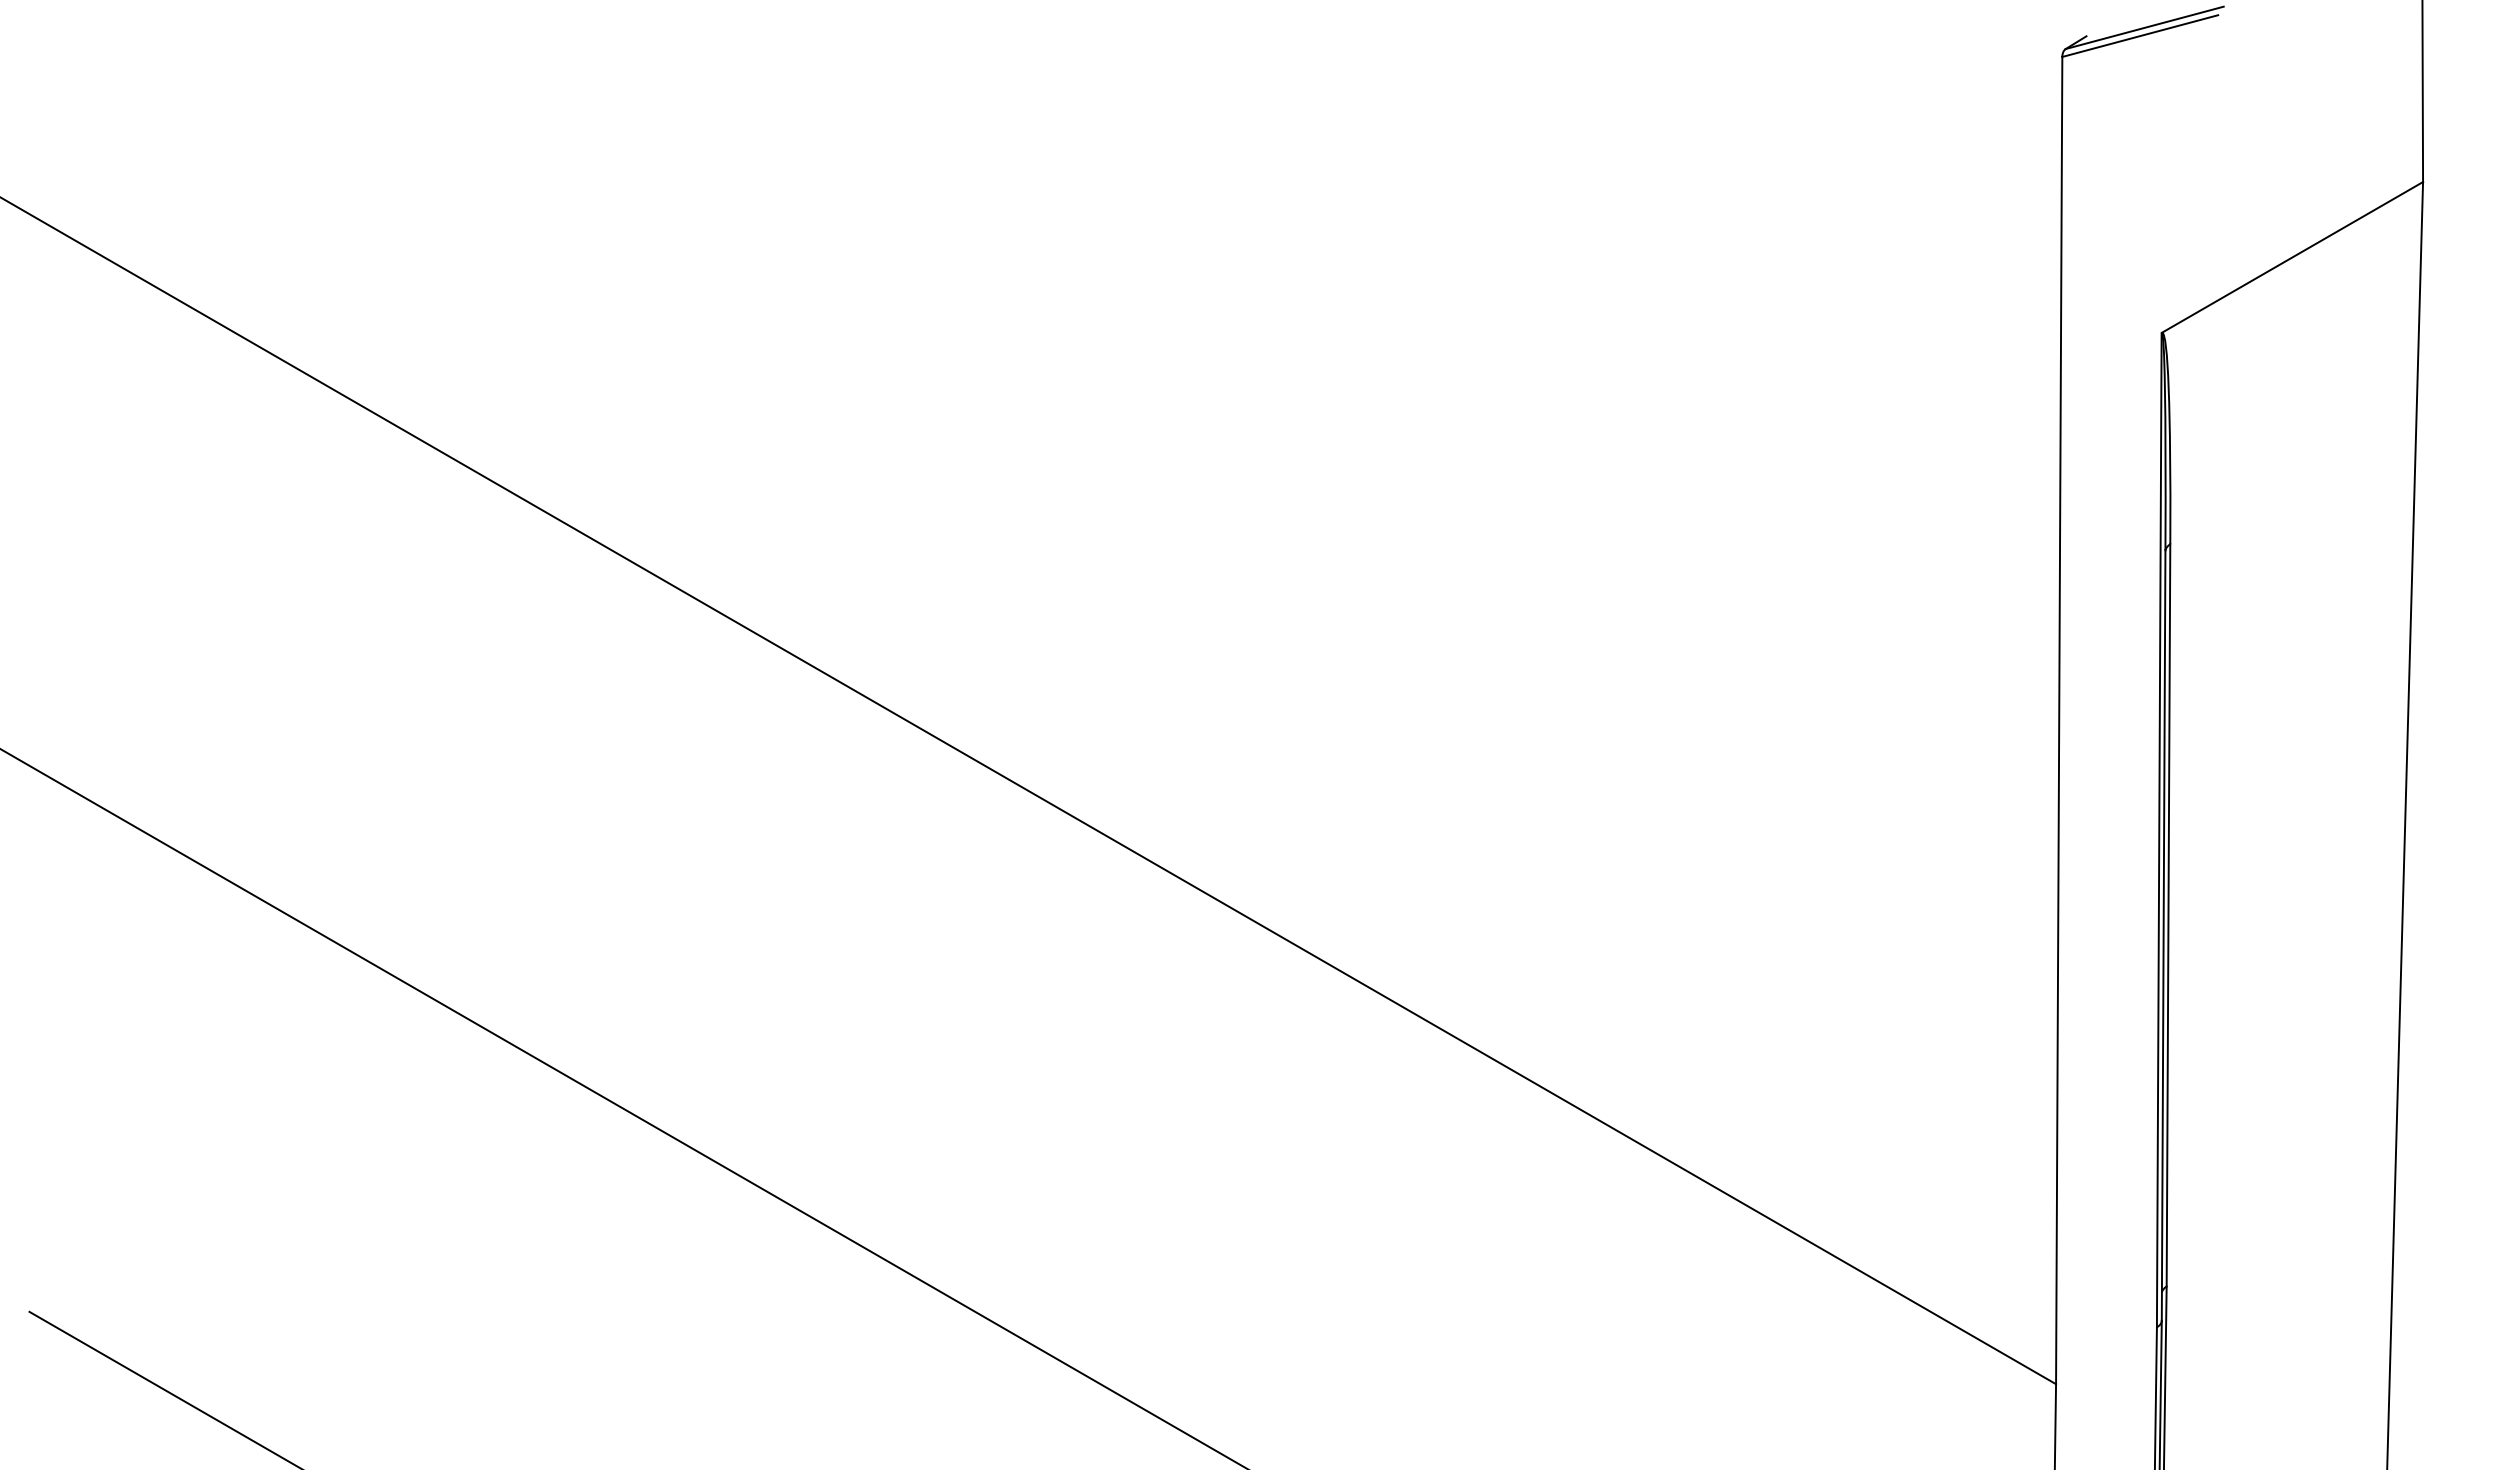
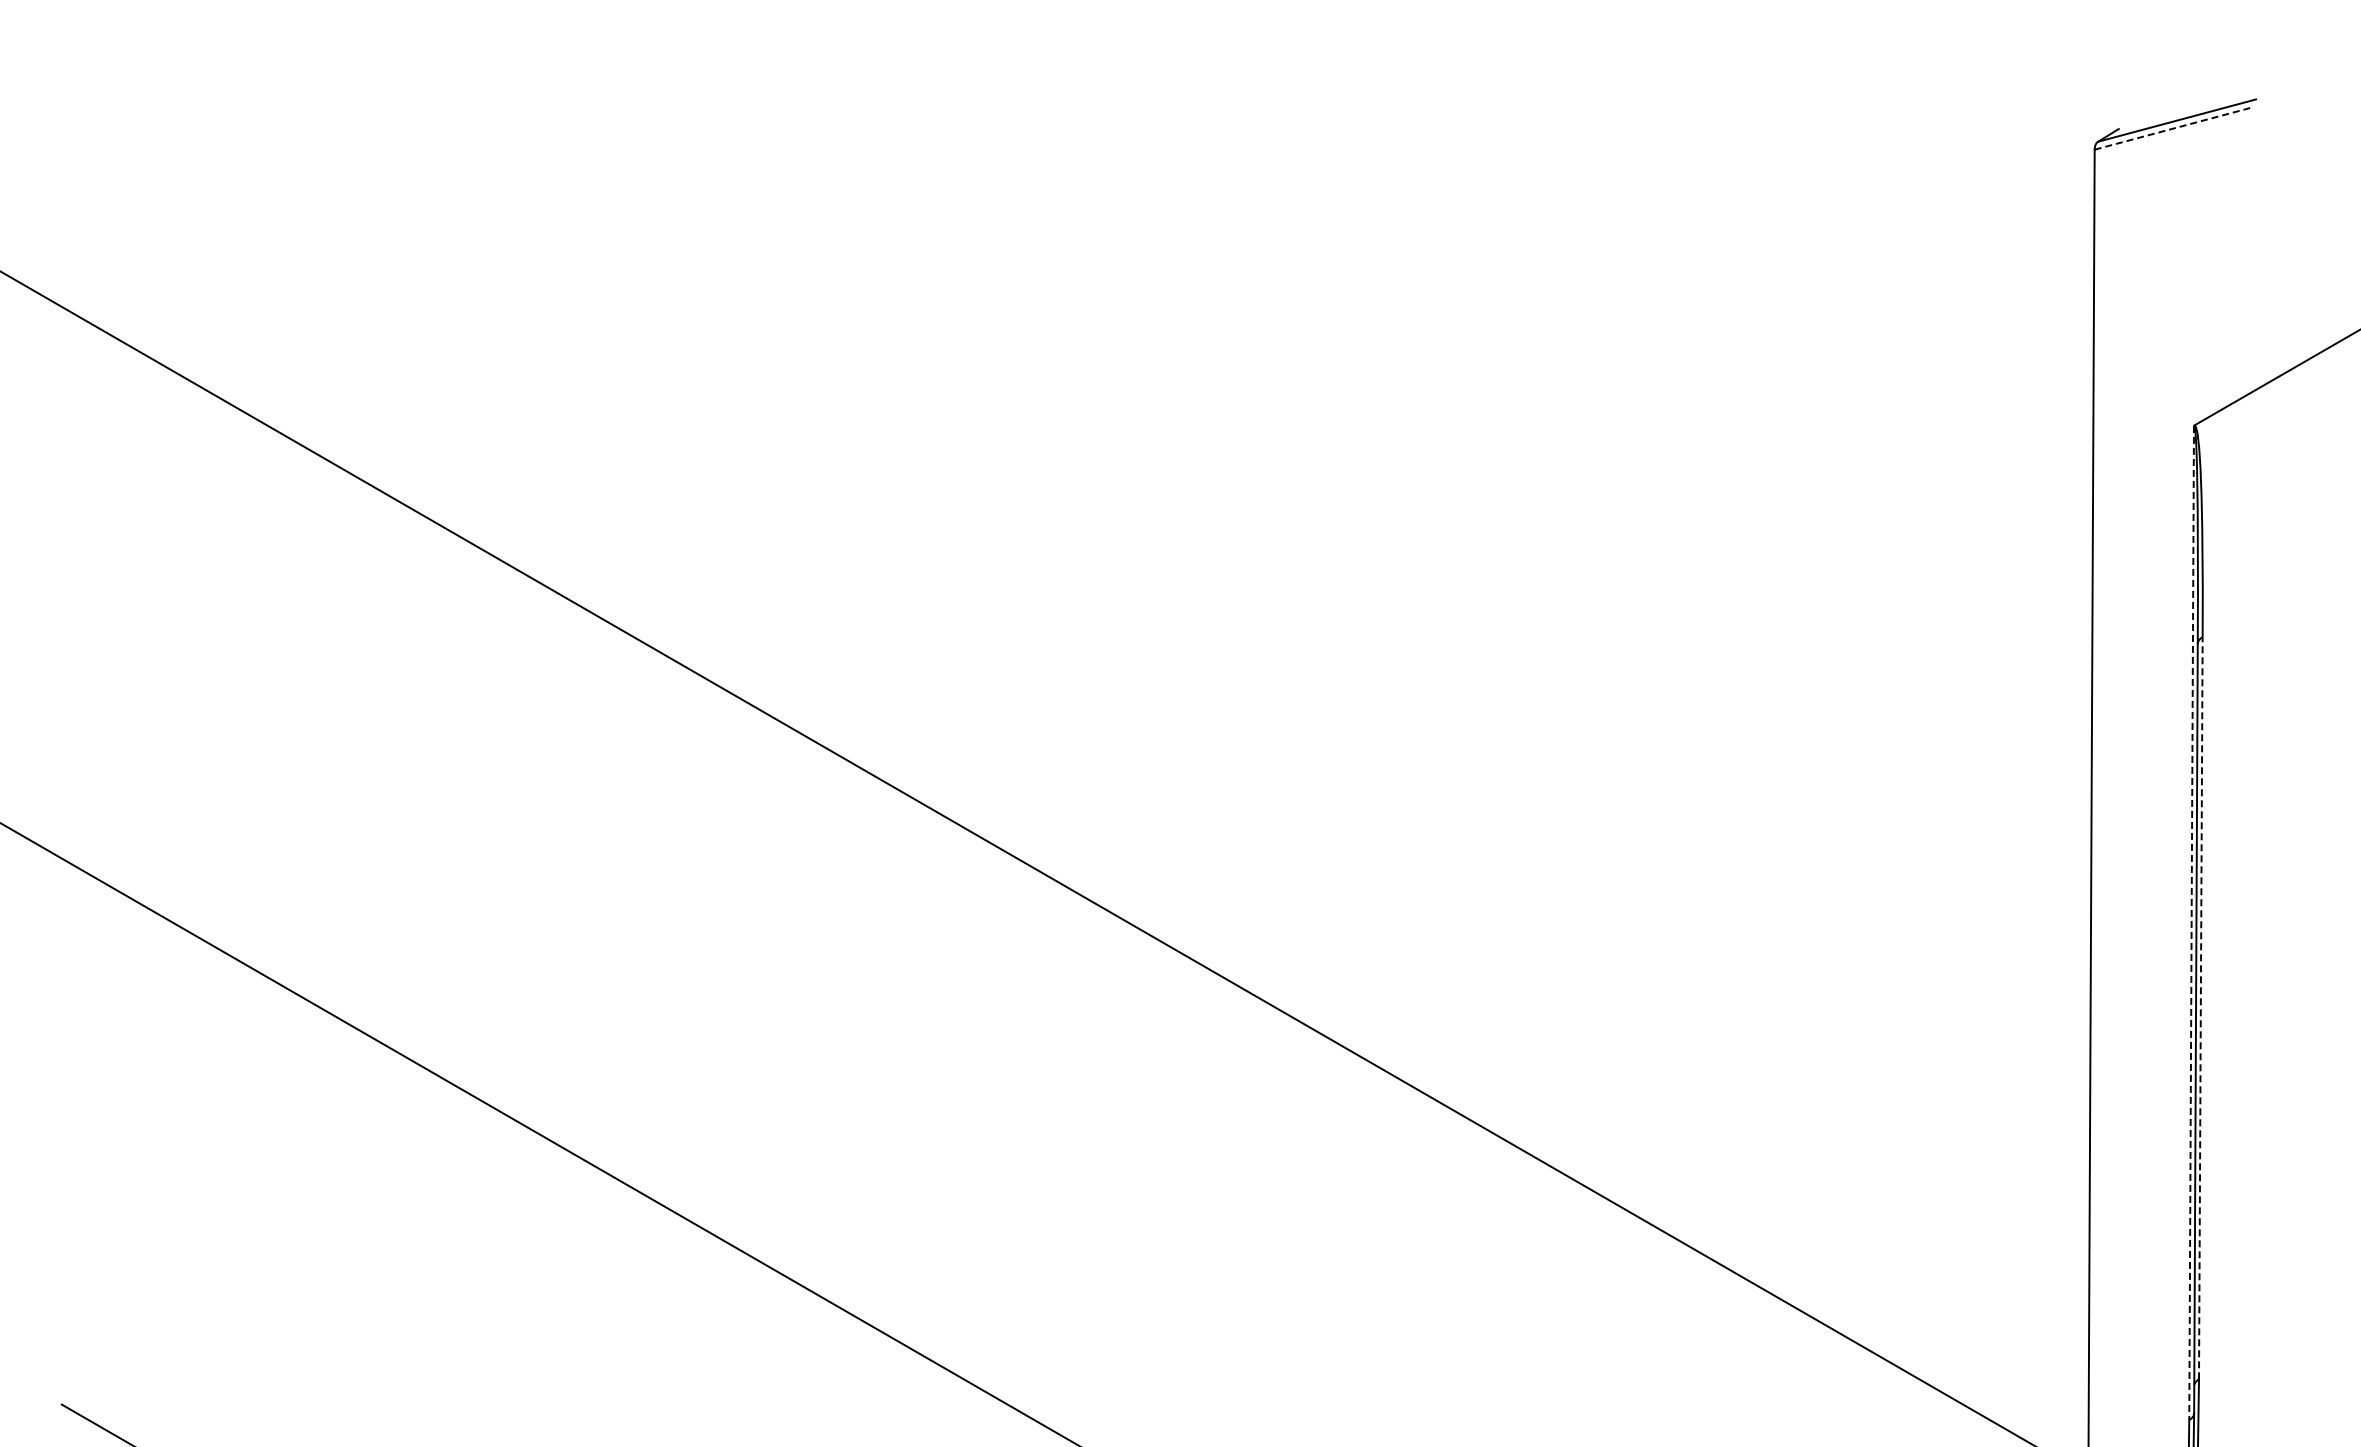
line: (2140, 36) -> (2172, 129), solid -> dashed
line: (2159, 830) -> (2191, 923), solid -> dashed
line: (2168, 914) -> (2200, 1007), solid -> dashed

